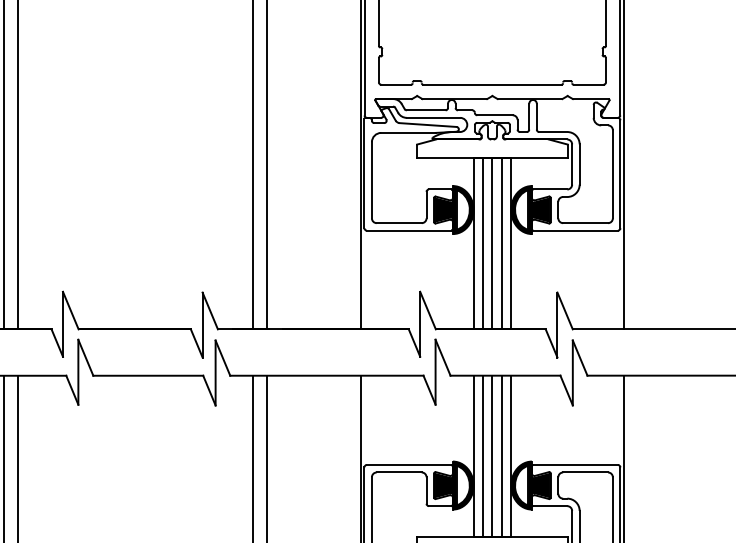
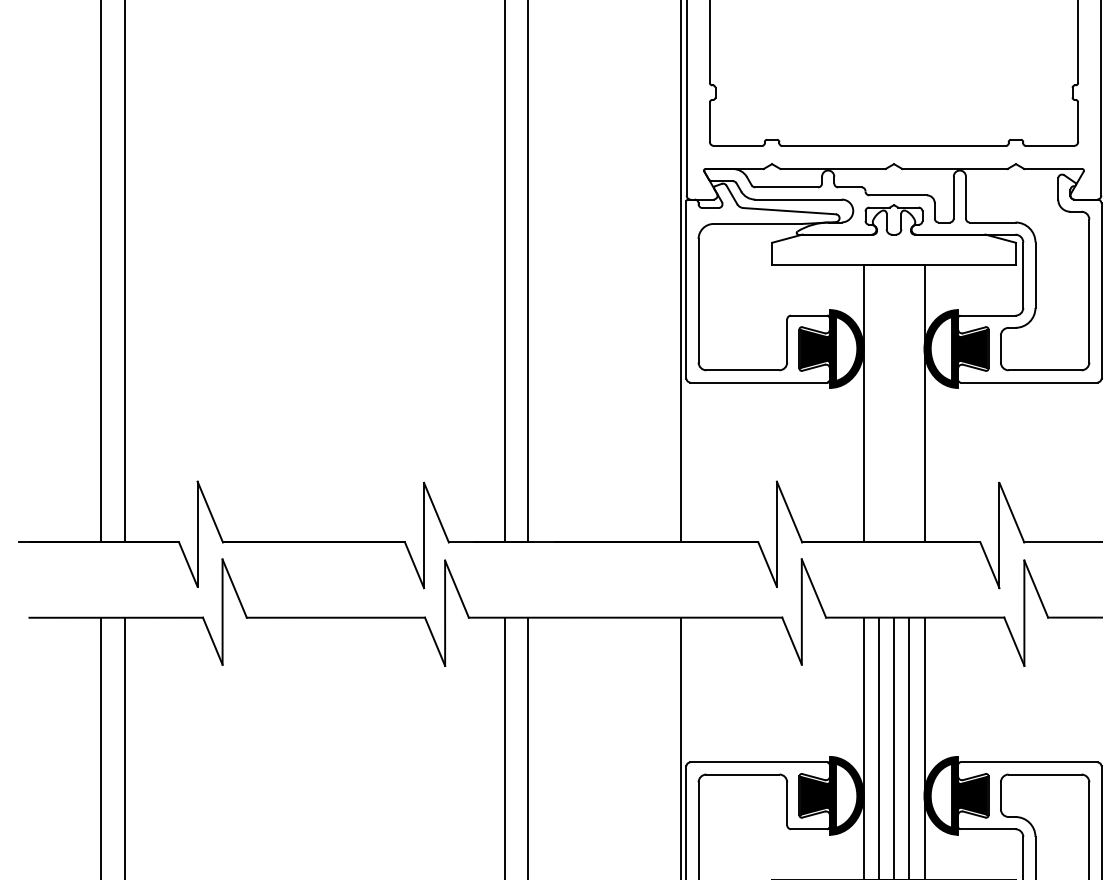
line: (483, 243) -> (879, 403), removed
line: (492, 243) -> (894, 403), removed
line: (501, 243) -> (908, 403), removed

